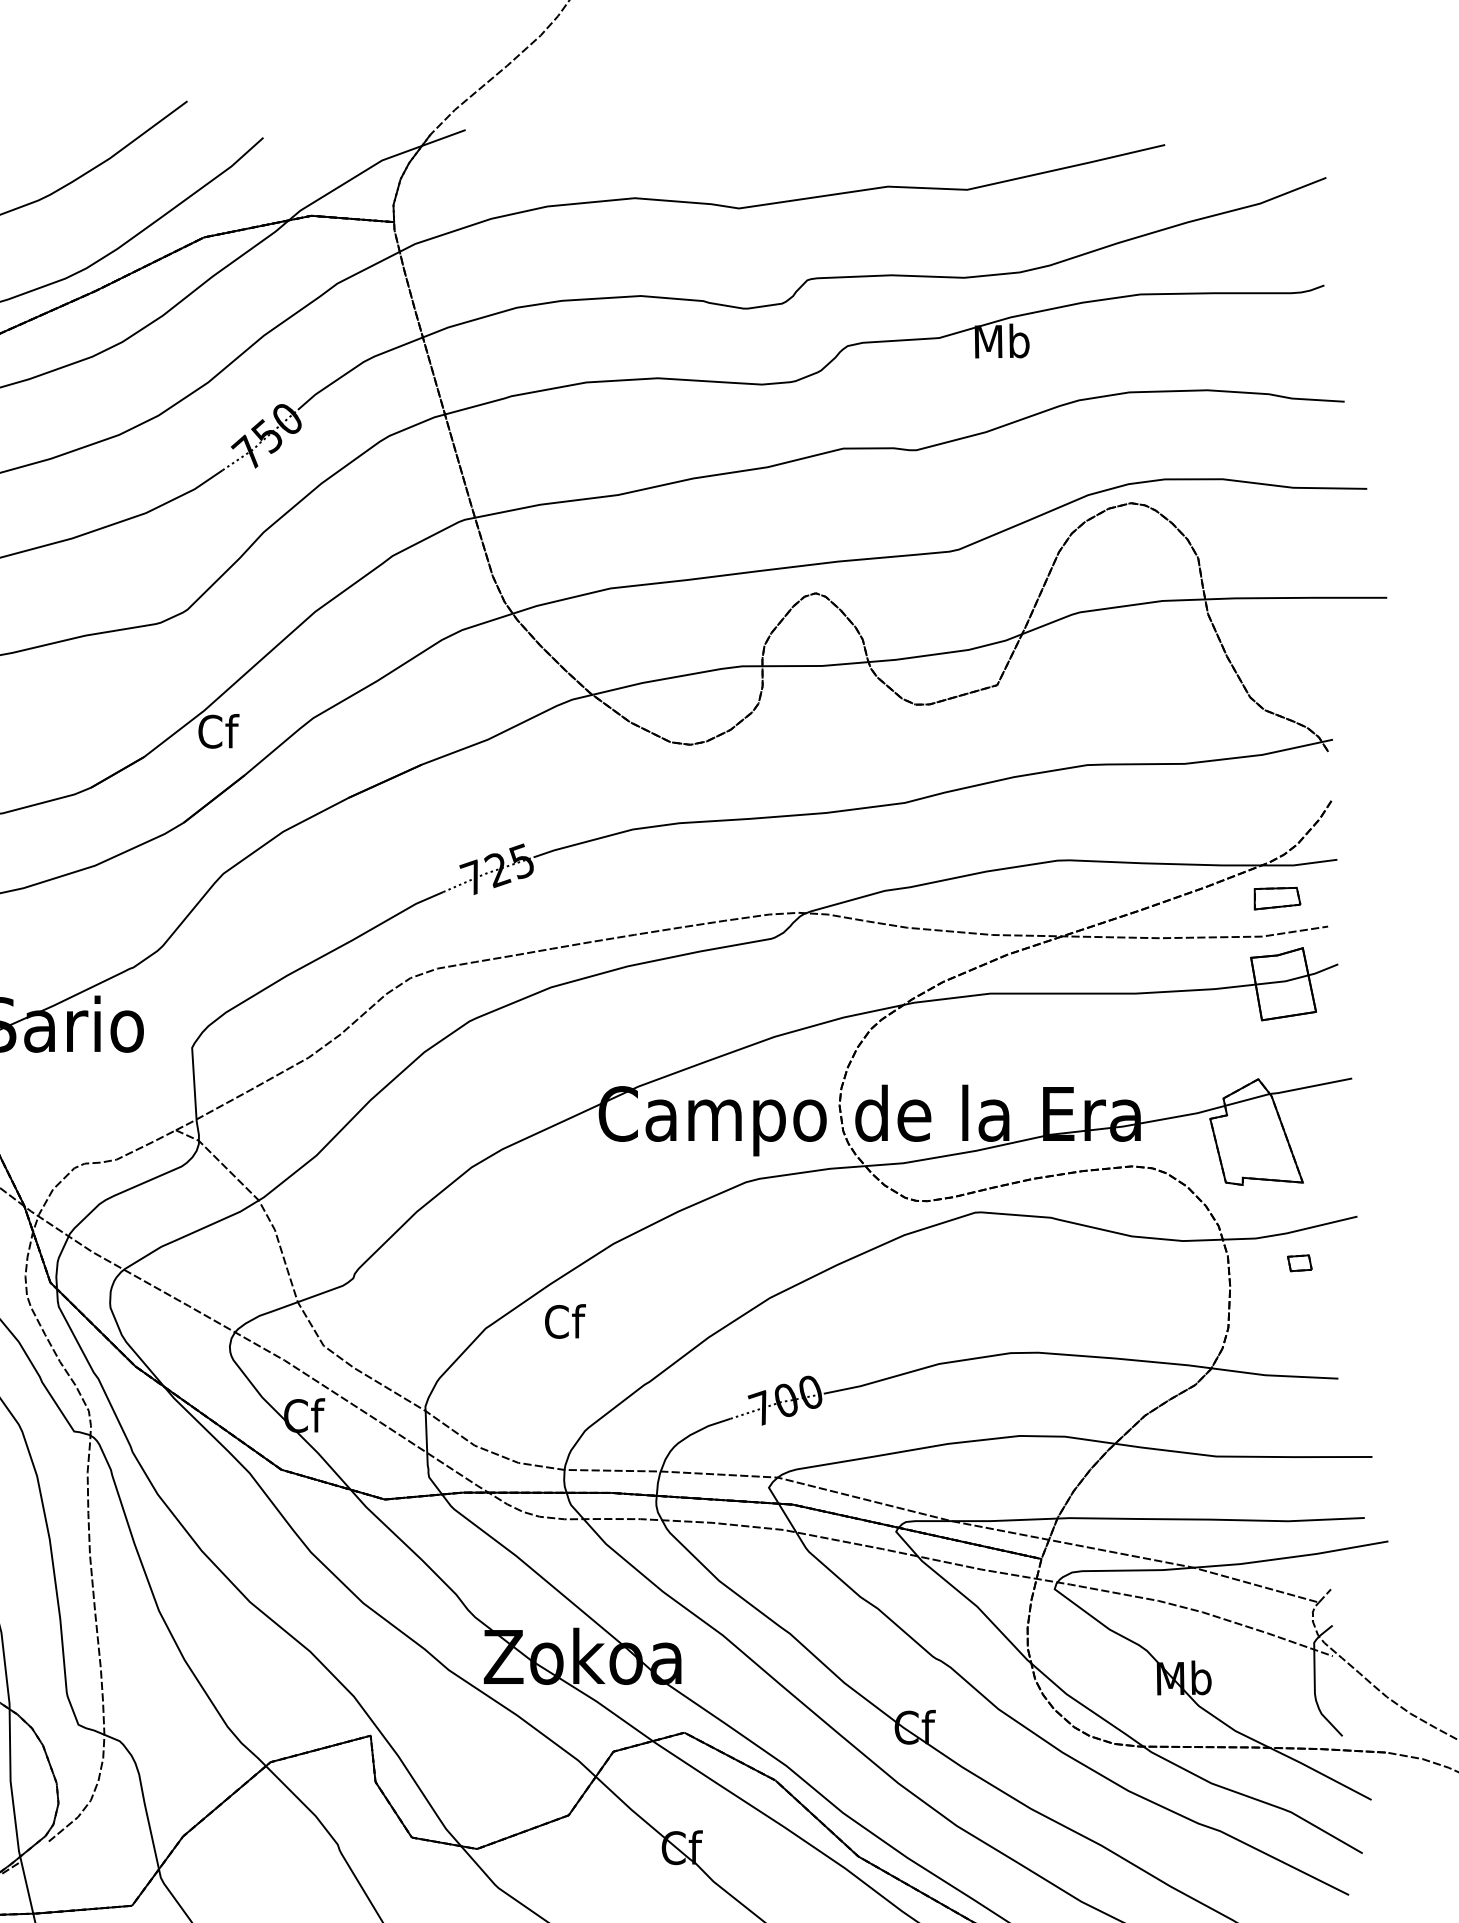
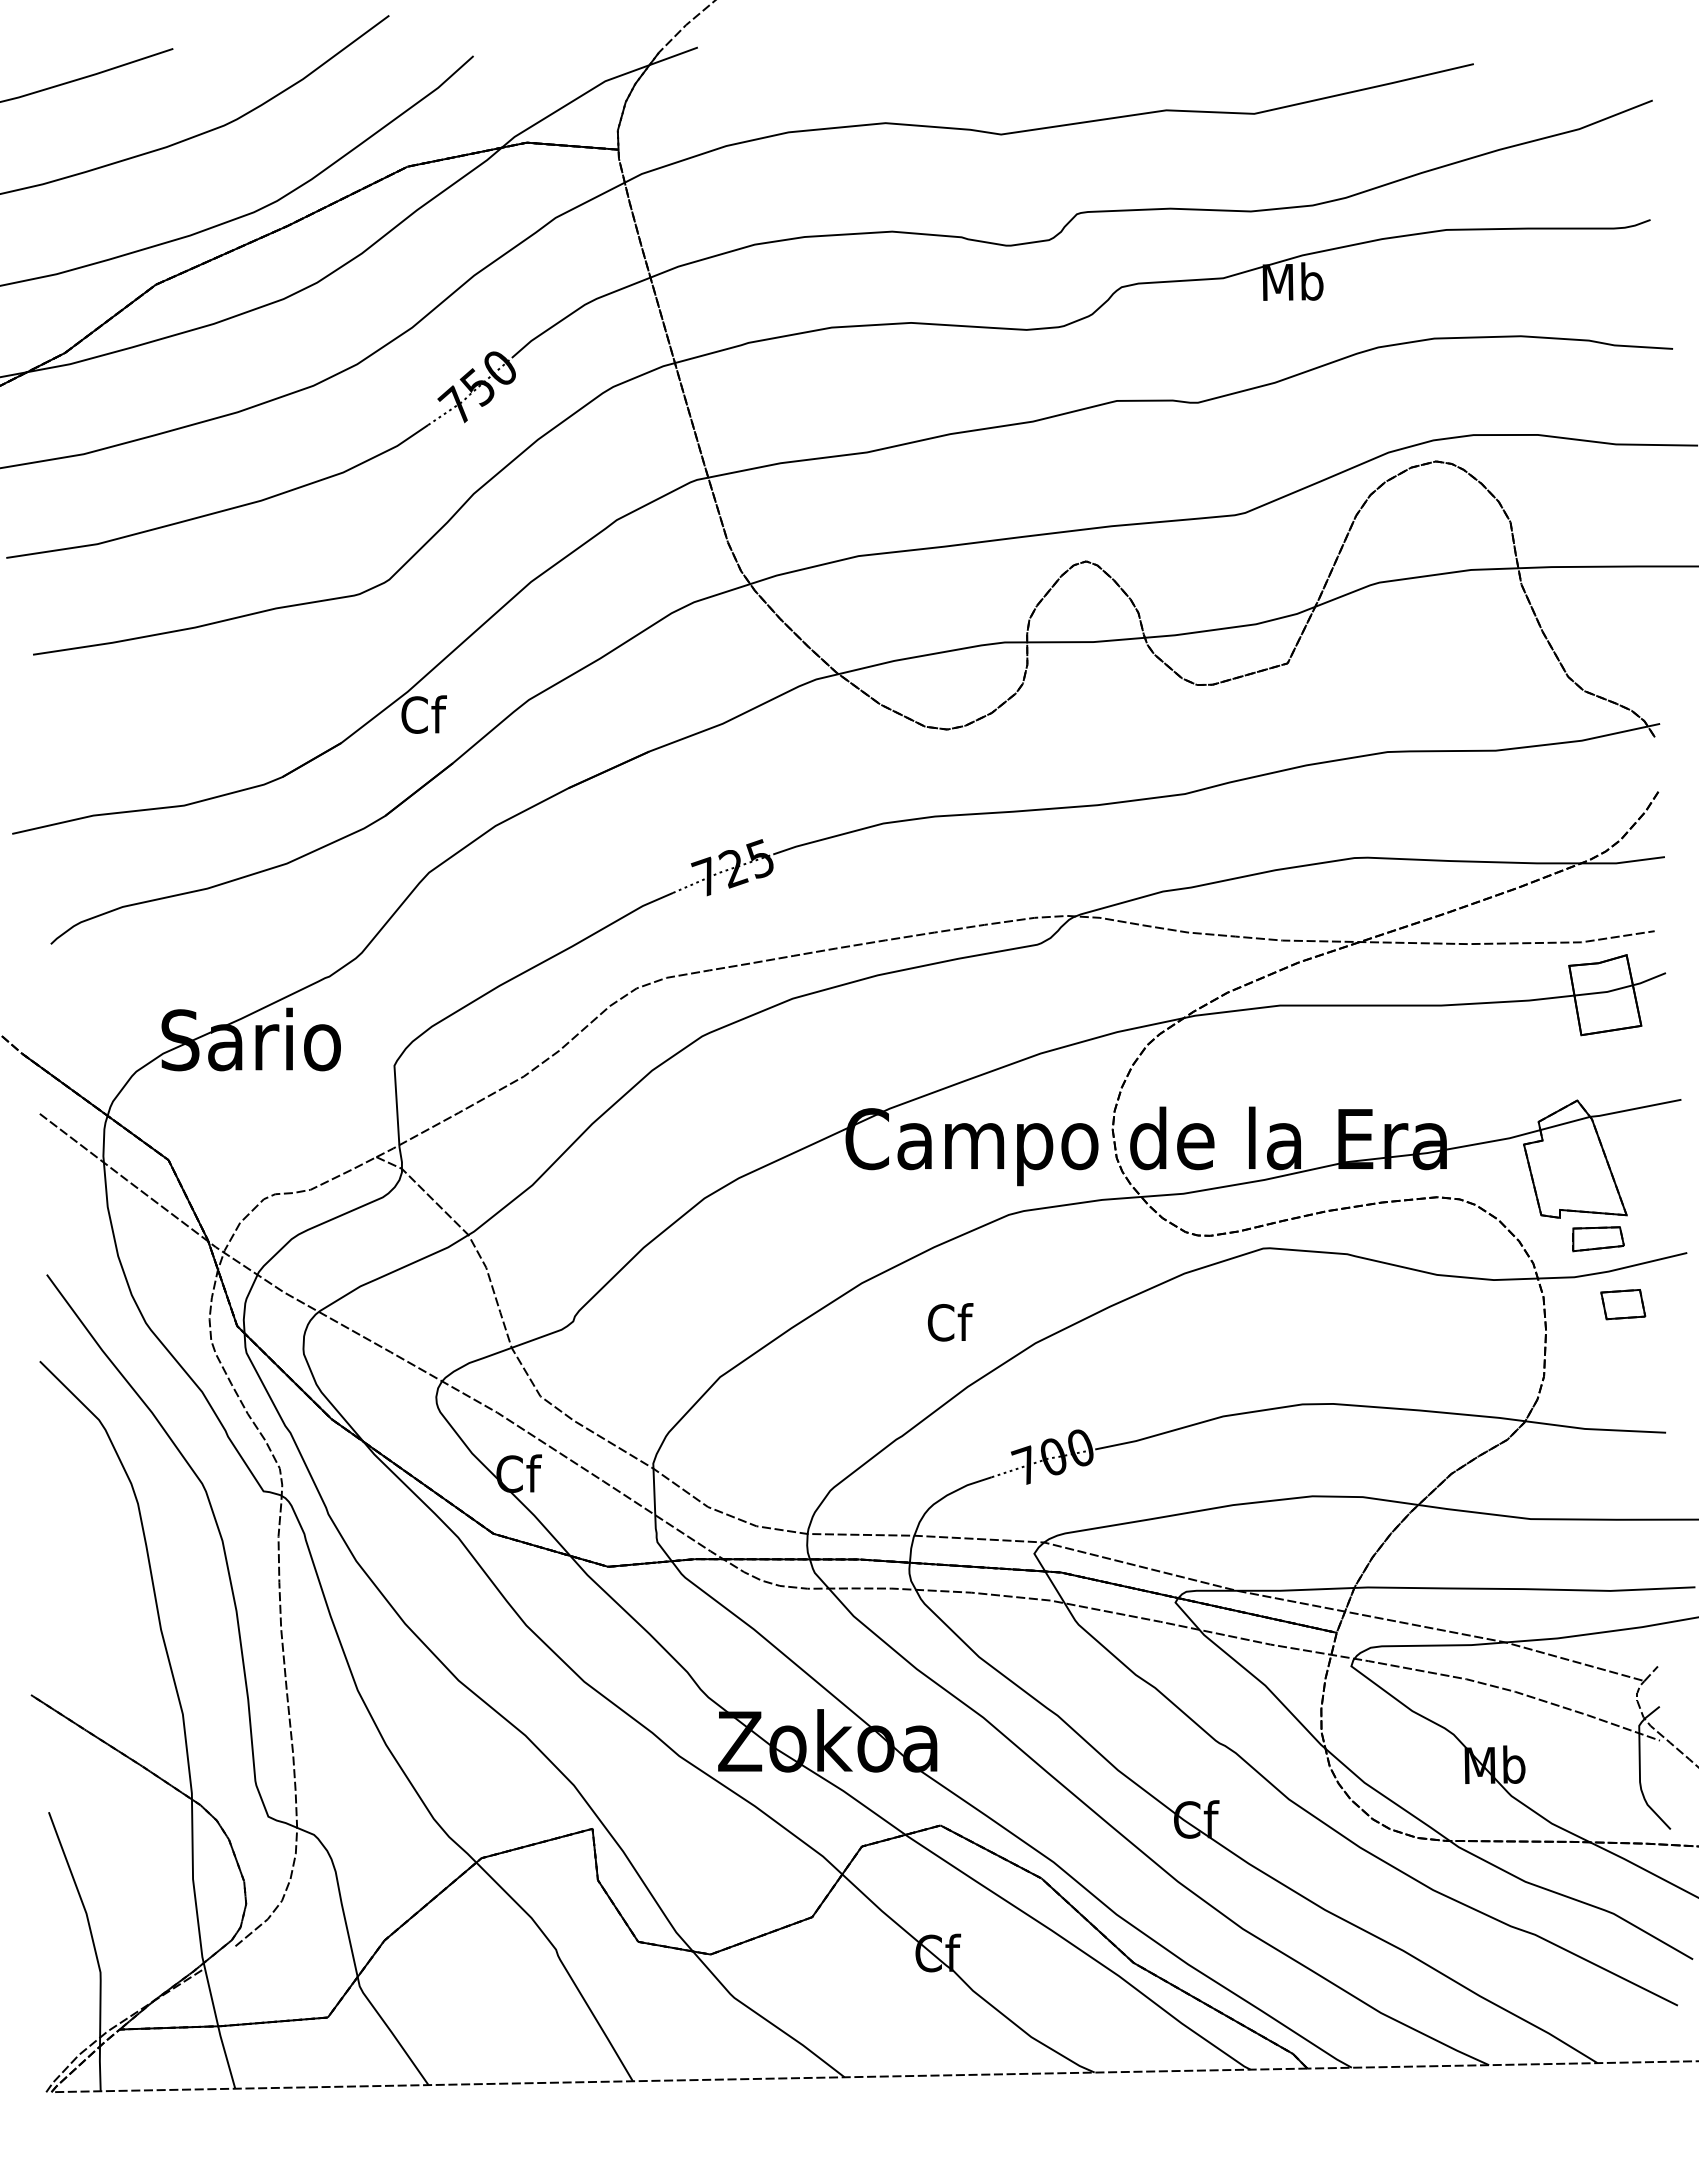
part: (1277, 898) -> (1598, 1239), moved
part: (1299, 1263) -> (1623, 1304), size x1.67
text: (565, 1321) -> (950, 1322), moved

